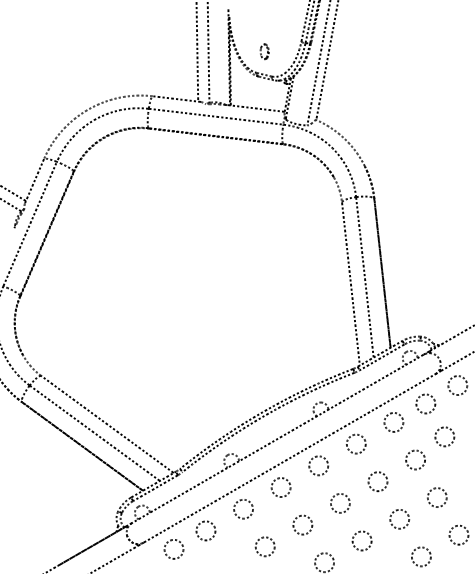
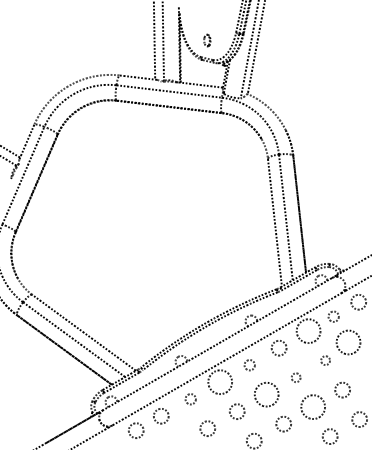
circle: (425, 403) -> (333, 316), size x0.7
circle: (393, 421) -> (308, 330), size x1.6
circle: (444, 436) -> (348, 342), size x1.6
circle: (415, 459) -> (325, 360), size x0.6
circle: (318, 465) -> (249, 364), size x0.7
circle: (377, 481) -> (295, 377), size x0.6
circle: (280, 487) -> (219, 382), size x1.6
circle: (339, 502) -> (265, 393), size x1.6
circle: (243, 509) -> (190, 399), size x0.7
circle: (399, 518) -> (313, 406), size x1.6

